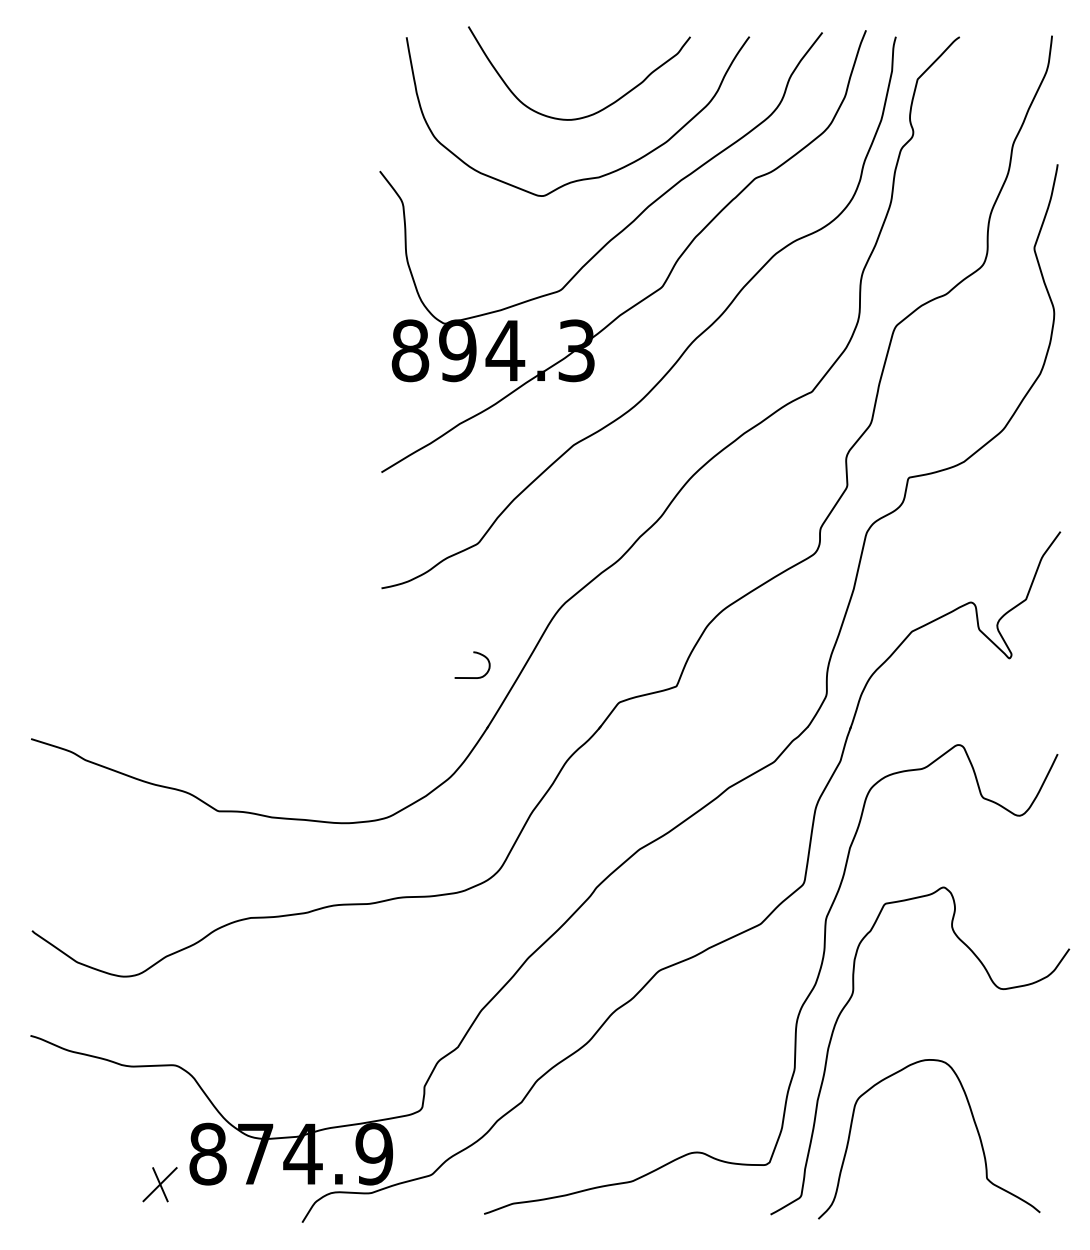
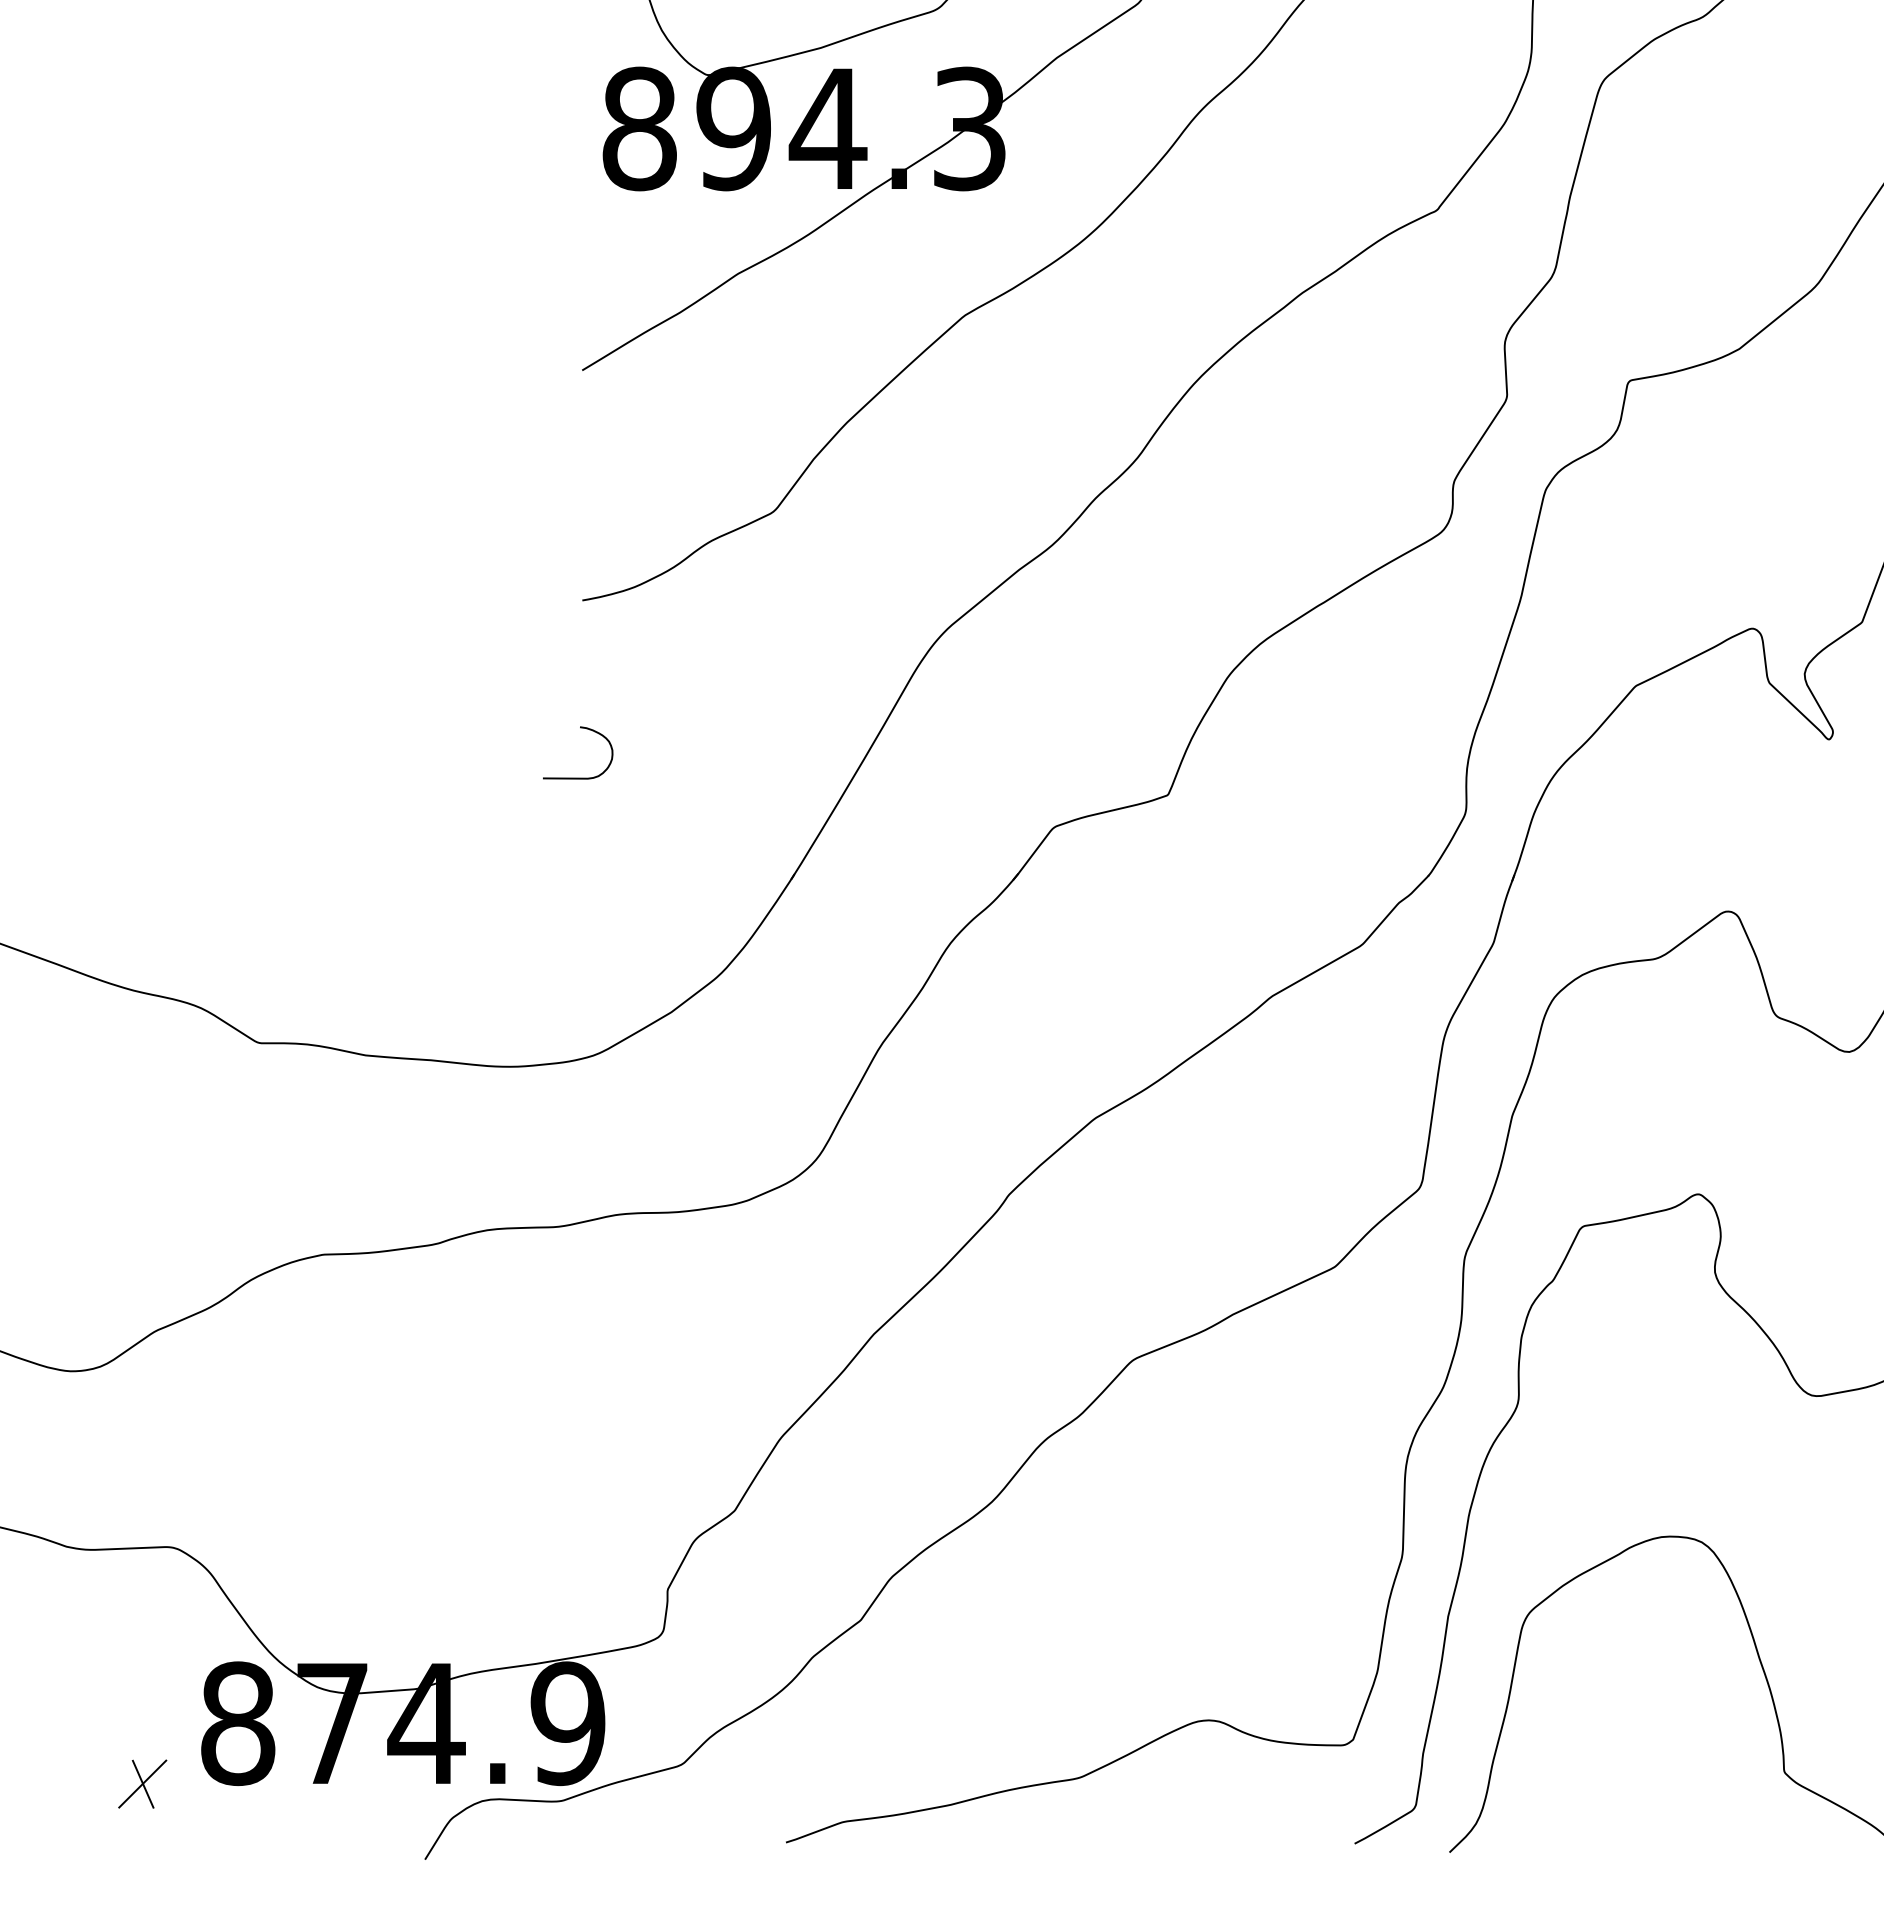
curve: (473, 653) -> (580, 729), moved
part: (159, 1184) -> (141, 1783), size x0.71

